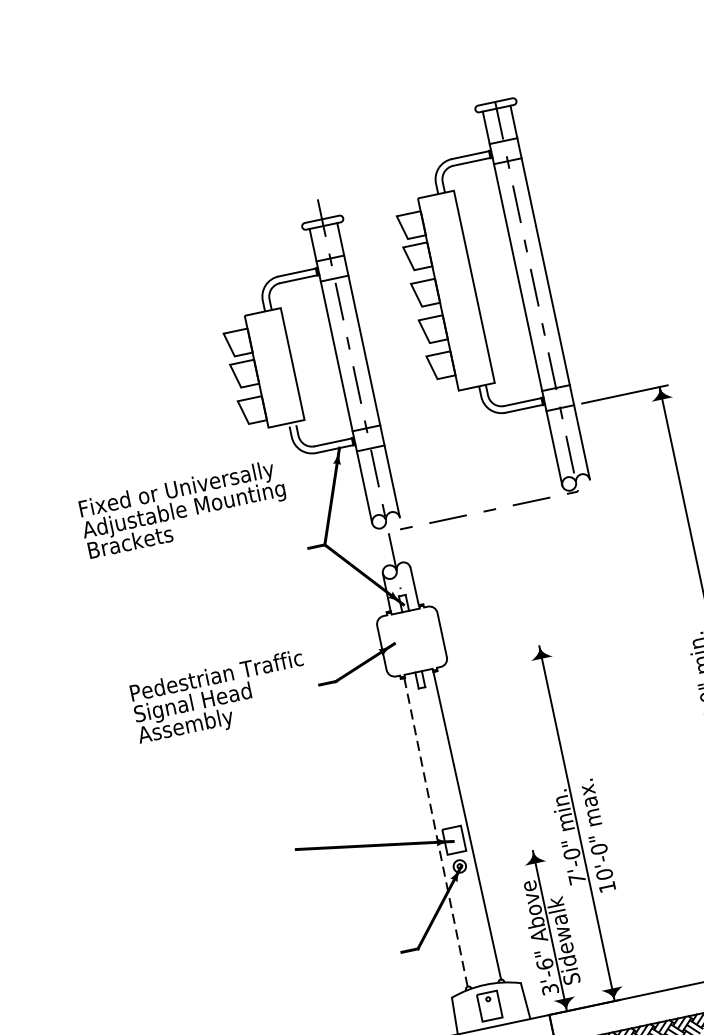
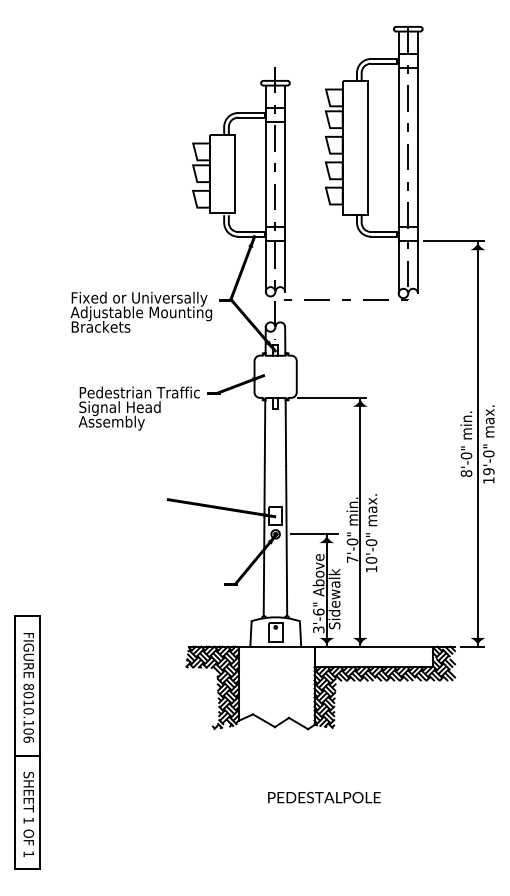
text: (183, 507) -> (141, 311), moved
line: (498, 655) -> (331, 398), added
text: (219, 698) -> (138, 408), moved
line: (436, 832) -> (264, 508), dashed -> solid
line: (515, 854) -> (314, 534), added

